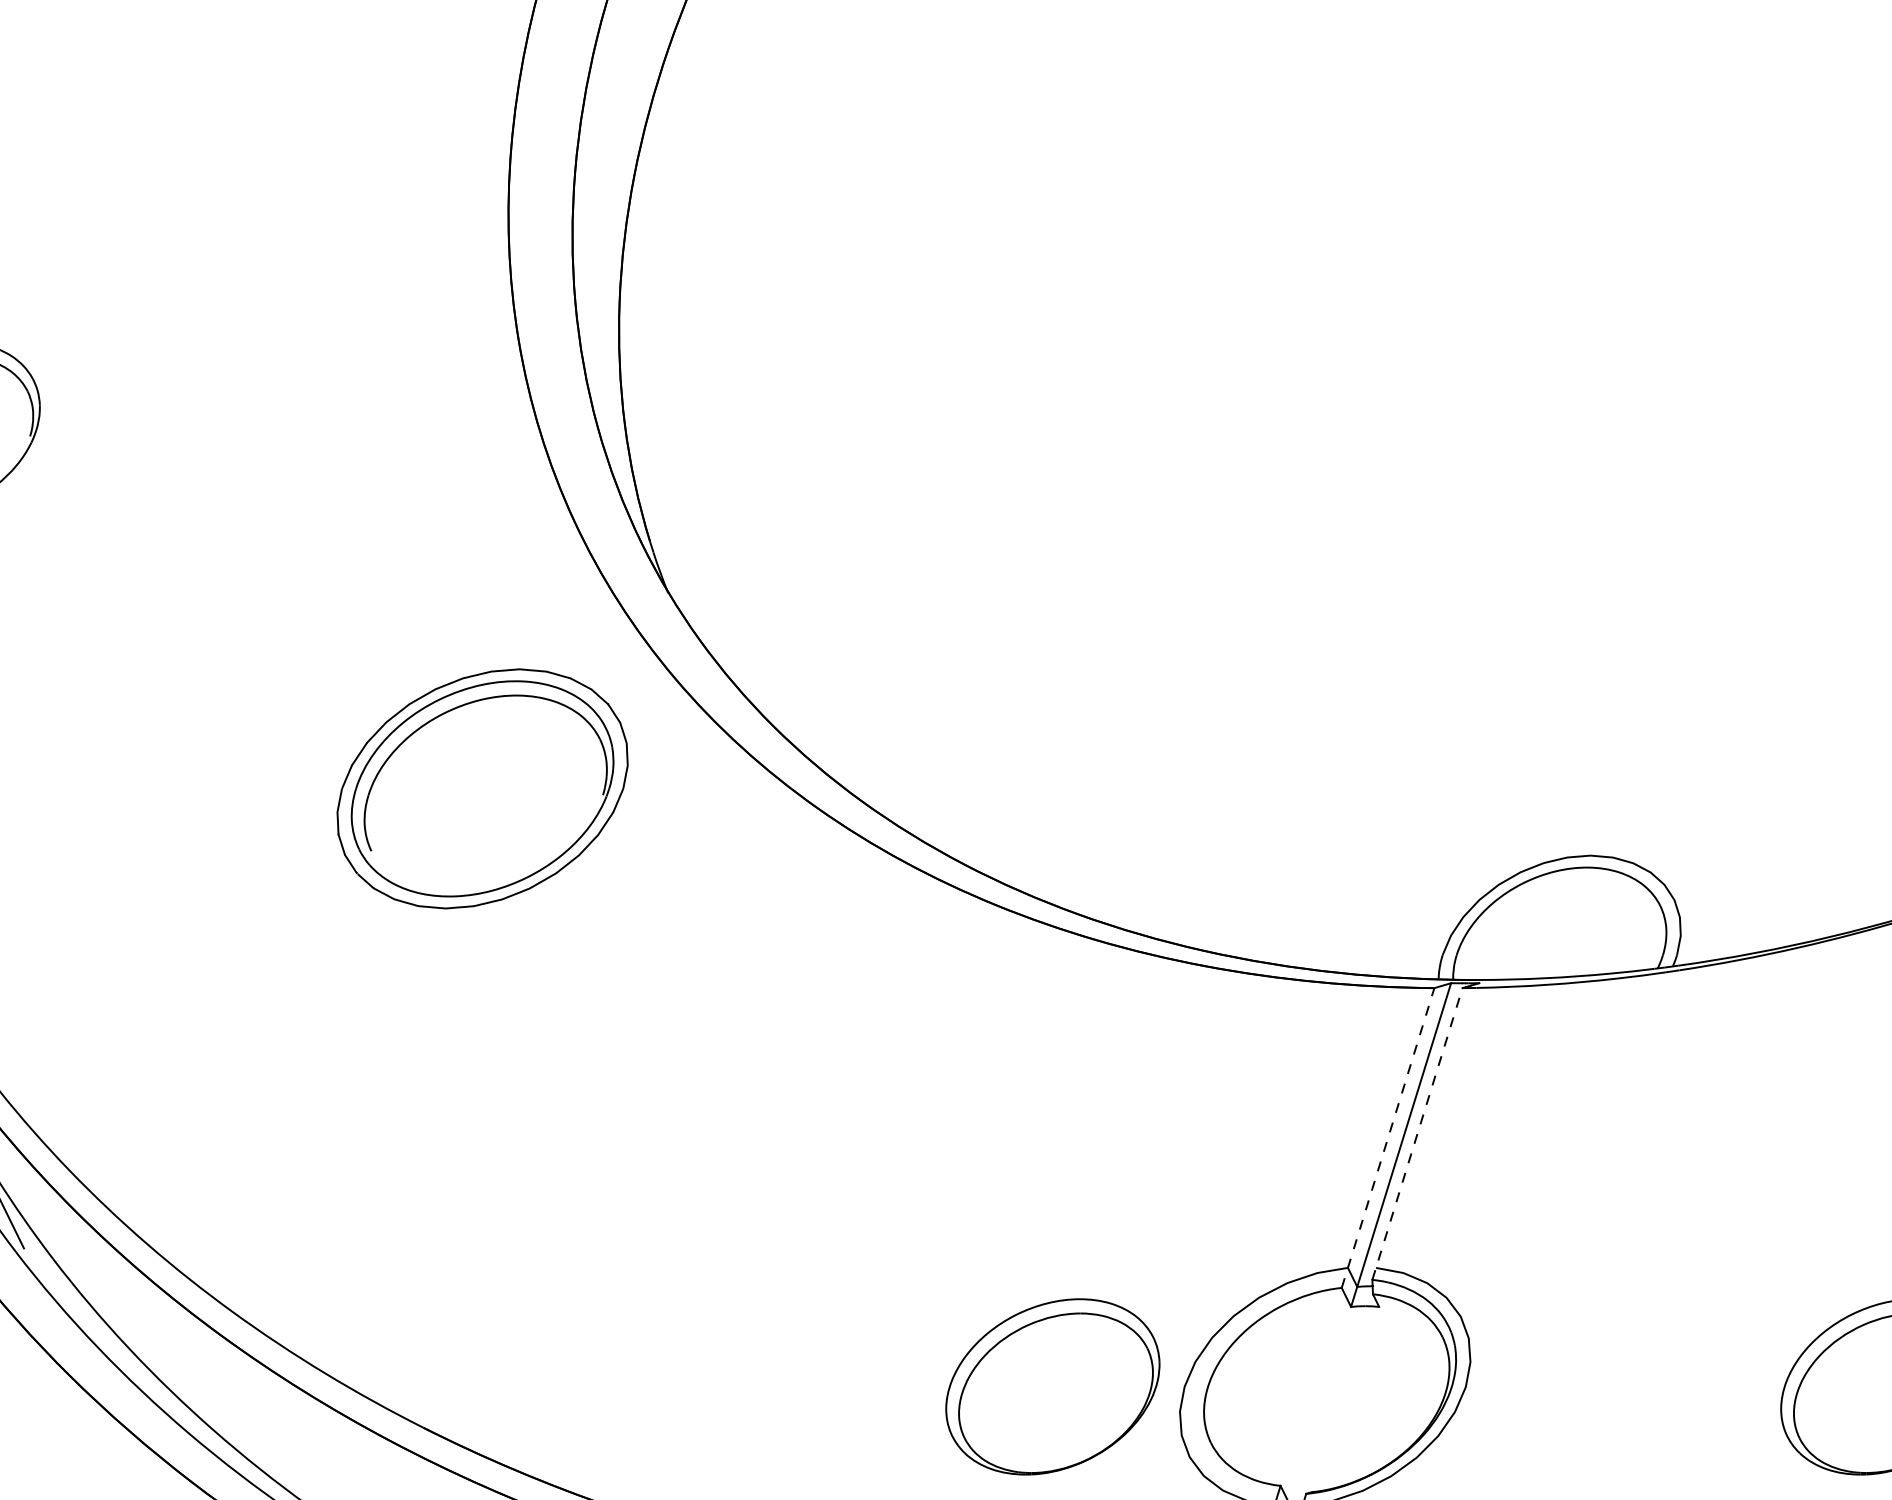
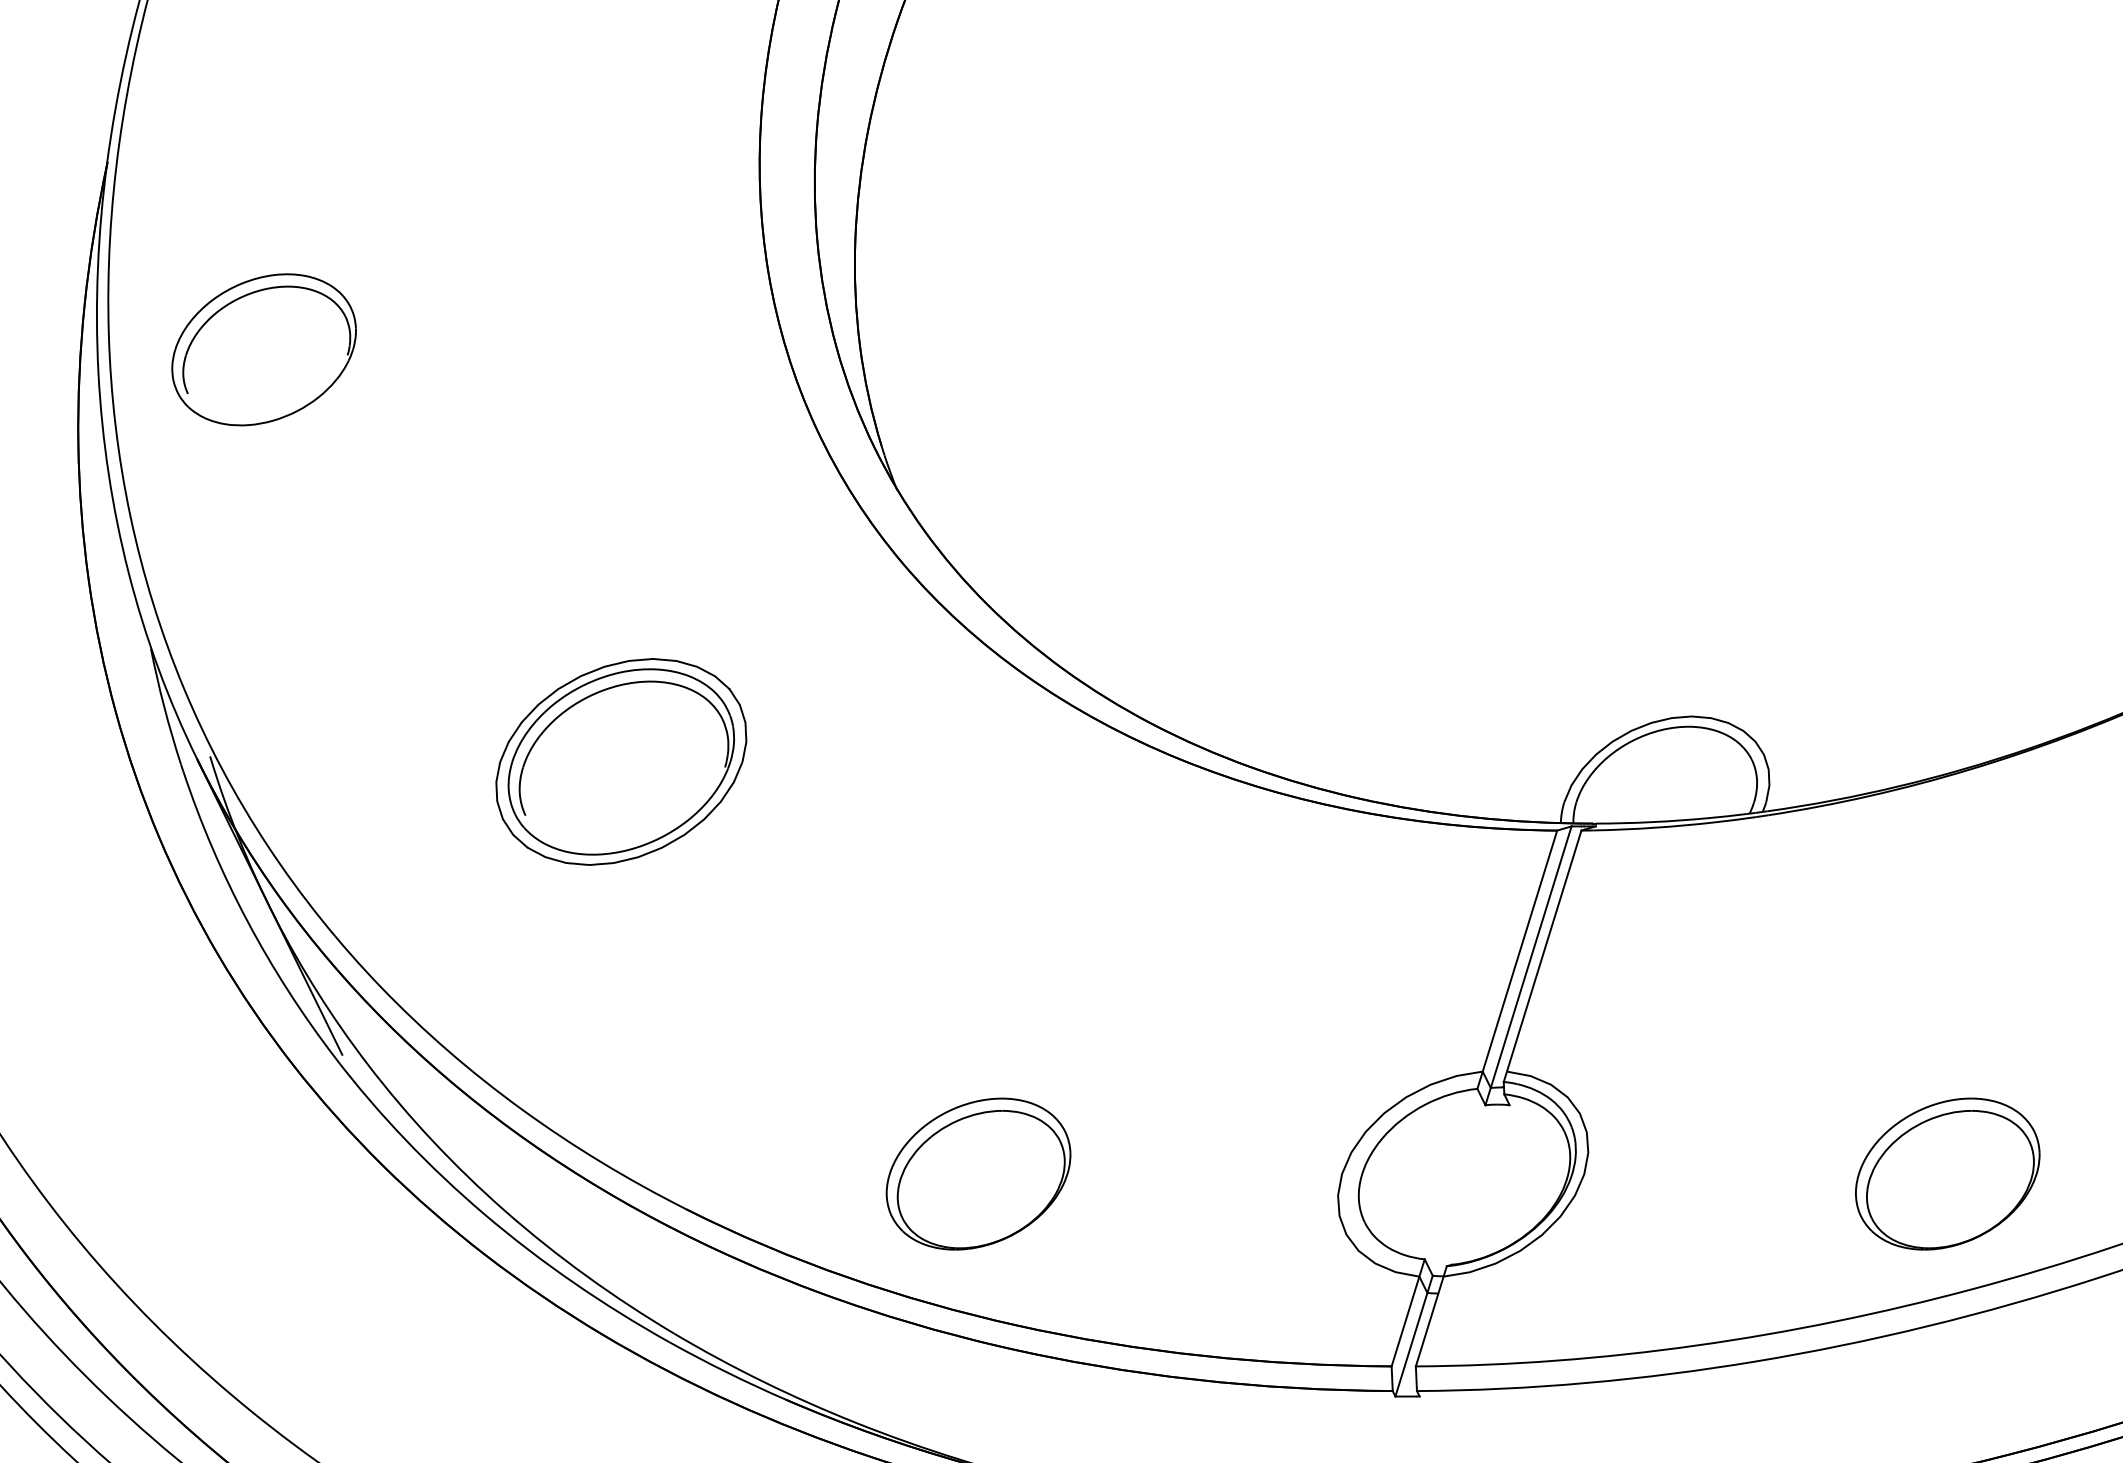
part: (482, 788) -> (621, 761), moved
line: (1417, 1134) -> (1542, 956), dashed -> solid
line: (1388, 1137) -> (1517, 959), dashed -> solid
part: (1052, 1386) -> (978, 1173), moved

